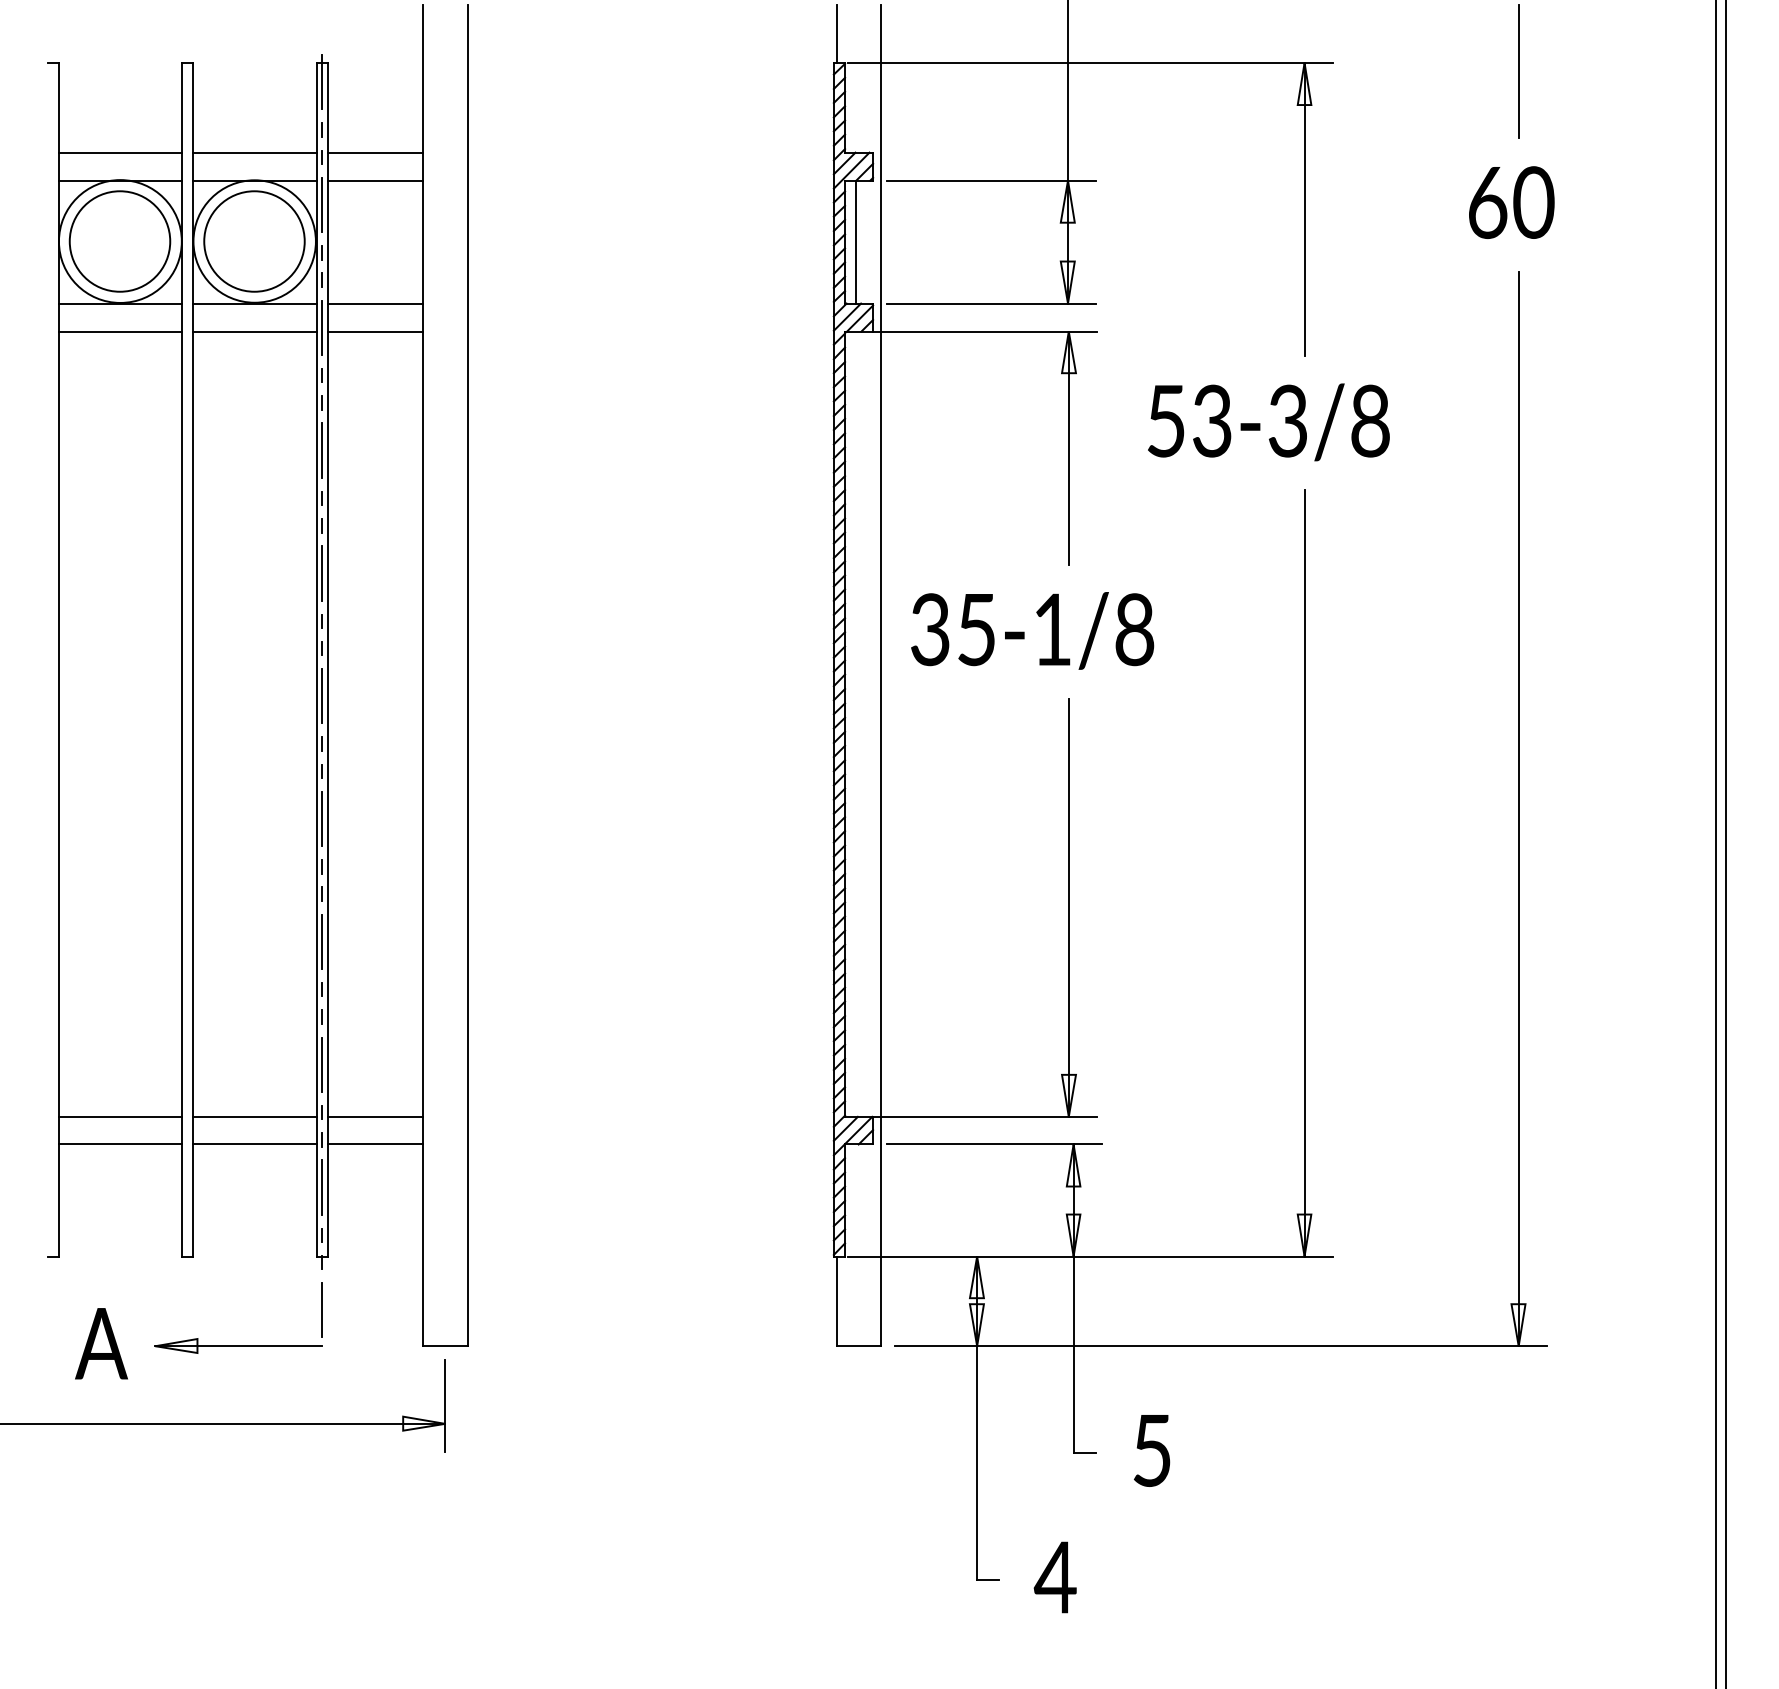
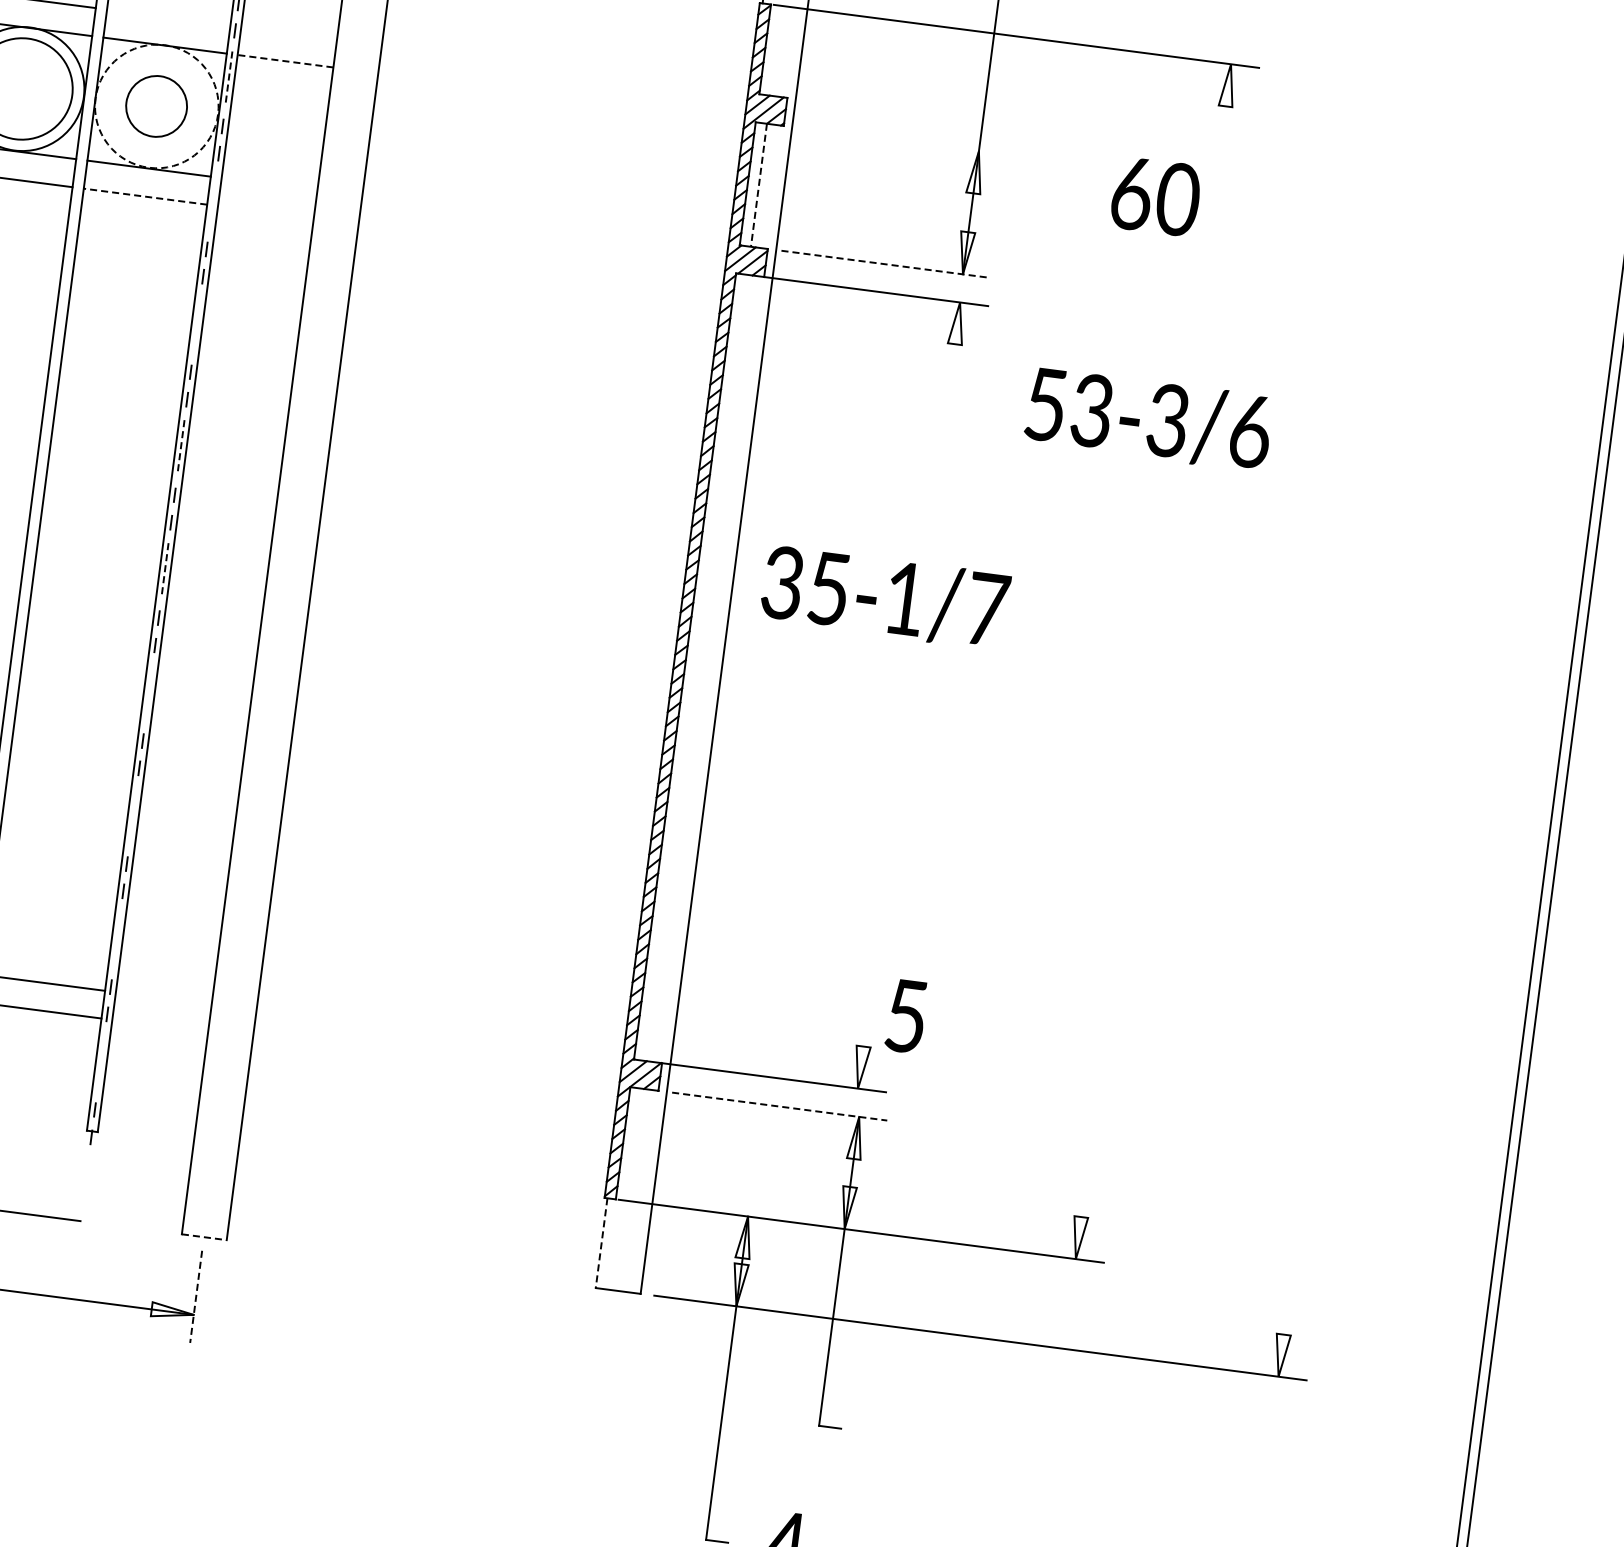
line: (1518, 70) -> (1444, 99), removed
line: (254, 152) -> (168, 17), removed
line: (375, 152) -> (289, 33), removed
line: (375, 180) -> (285, 61), solid -> dashed
line: (990, 180) -> (901, 141), removed
text: (1511, 202) -> (1155, 196), moved
line: (321, 205) -> (228, 79), solid -> dashed
line: (1304, 209) -> (1211, 210), removed
circle: (254, 241) -> (156, 106), size x0.6
circle: (254, 241) -> (156, 106), solid -> dashed
line: (856, 242) -> (759, 185), solid -> dashed
line: (375, 303) -> (269, 184), removed
line: (991, 303) -> (886, 264), solid -> dashed
line: (321, 327) -> (212, 201), removed
line: (255, 331) -> (145, 196), solid -> dashed
line: (375, 331) -> (266, 212), removed
text: (1370, 420) -> (1250, 430), 53-3/8 -> 53-3/6
line: (1068, 447) -> (944, 418), removed
line: (321, 450) -> (196, 324), removed
line: (321, 573) -> (180, 447), solid -> dashed
text: (1134, 629) -> (987, 609), 35-1/8 -> 35-1/7
line: (321, 696) -> (164, 570), solid -> dashed
line: (1518, 808) -> (1348, 838), removed
line: (321, 818) -> (148, 692), removed
line: (1304, 873) -> (1125, 875), removed
line: (1068, 907) -> (884, 878), removed
line: (321, 941) -> (132, 815), removed
line: (321, 1064) -> (116, 939), removed
line: (375, 1116) -> (163, 998), removed
line: (375, 1144) -> (160, 1026), removed
line: (994, 1144) -> (780, 1106), solid -> dashed
line: (321, 1187) -> (100, 1062), removed
line: (836, 1301) -> (601, 1243), solid -> dashed
line: (321, 1309) -> (84, 1184), removed
line: (446, 1346) -> (205, 1237), solid -> dashed
line: (445, 1406) -> (196, 1297), solid -> dashed
text: (1152, 1450) -> (906, 1016), moved

